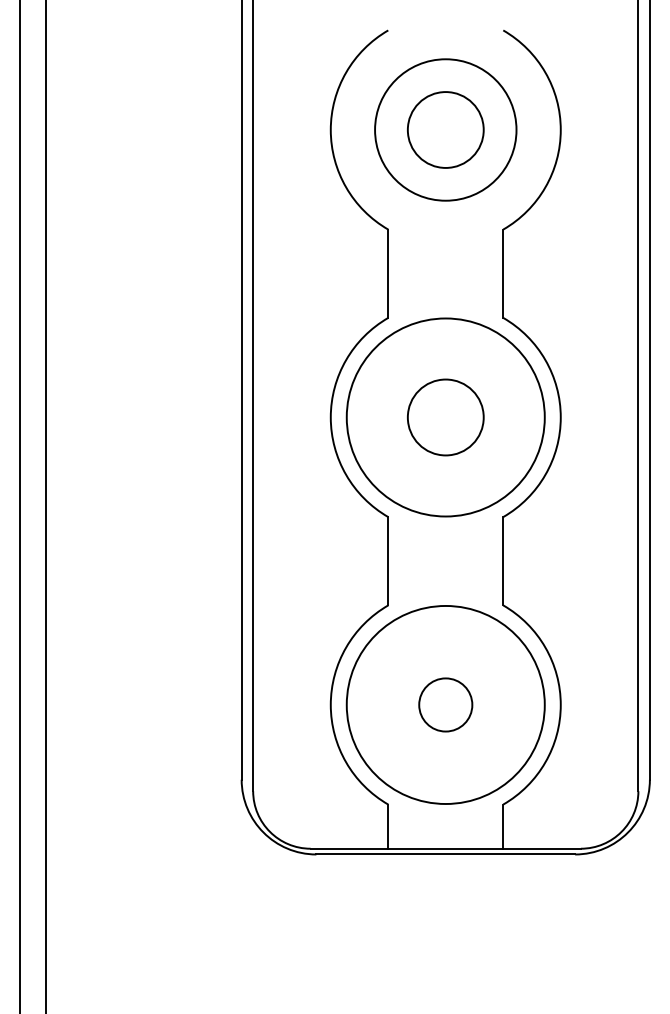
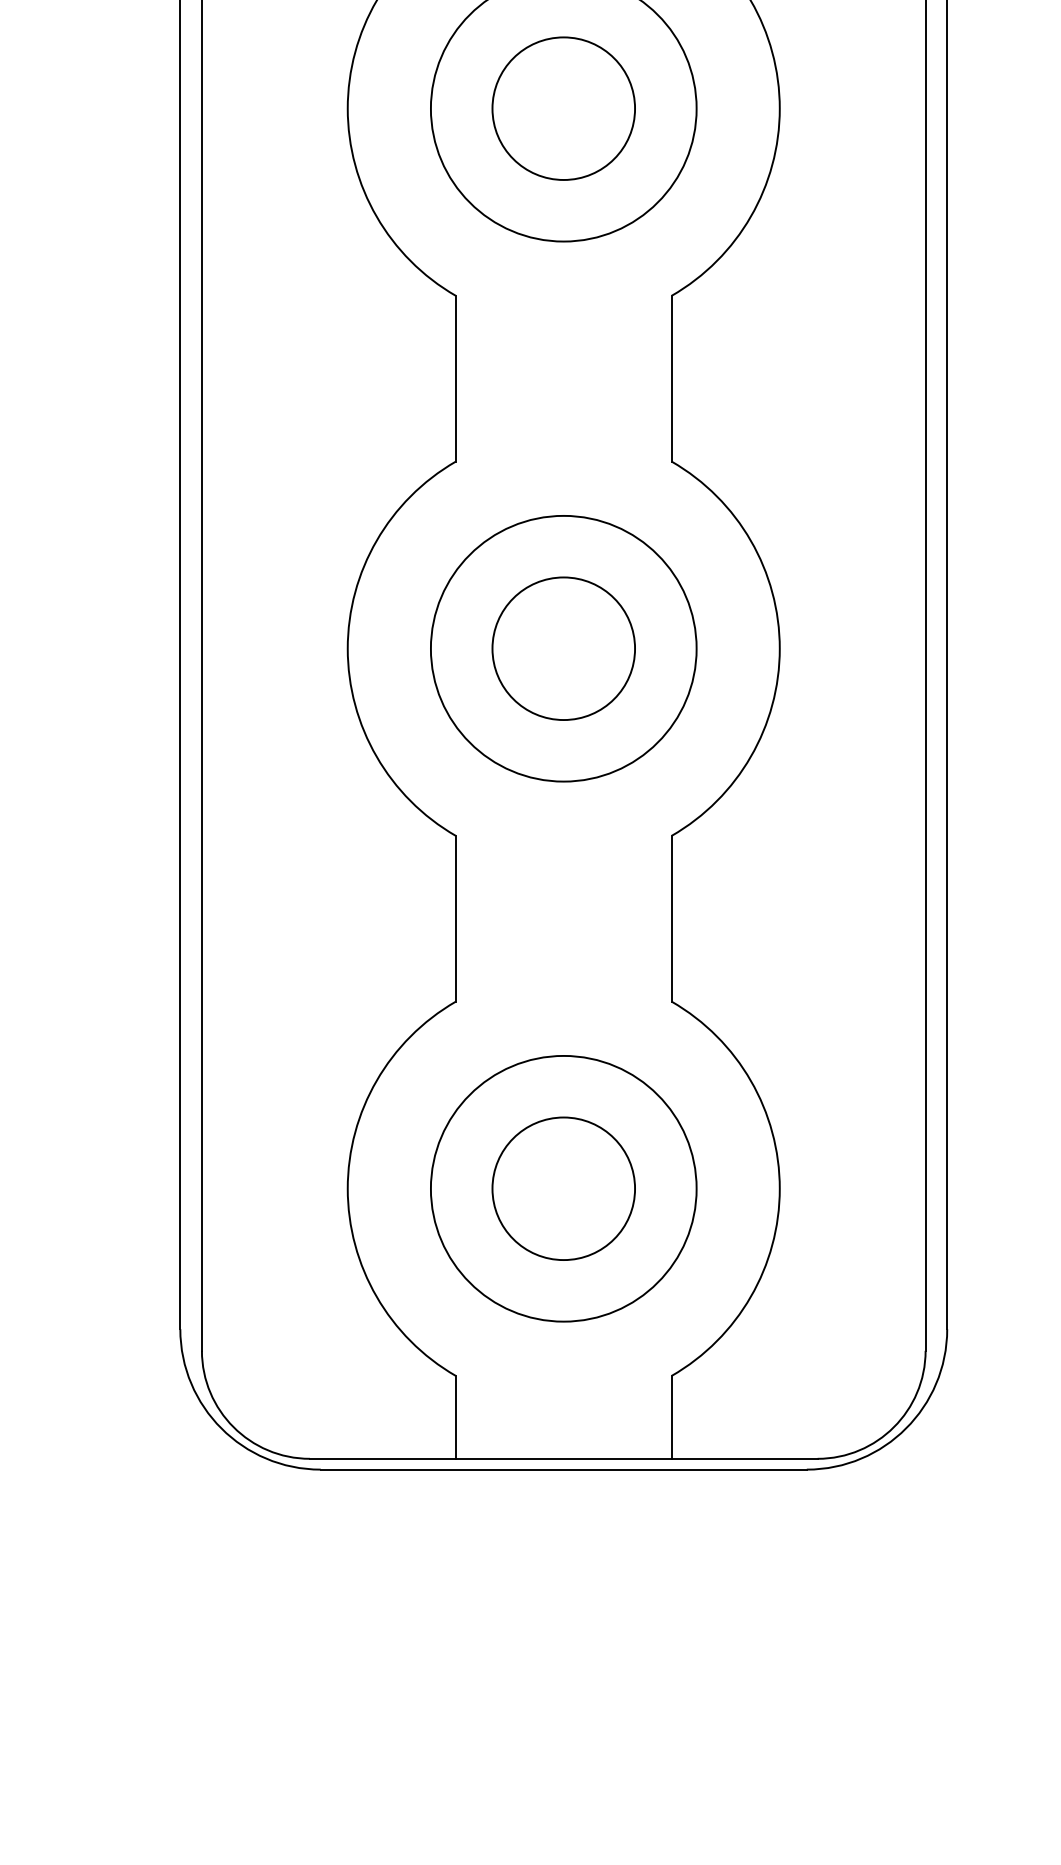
circle: (445, 417) -> (563, 648), size x0.71
circle: (445, 704) -> (563, 1187), size x0.71
circle: (445, 704) -> (563, 1187), size x1.43

